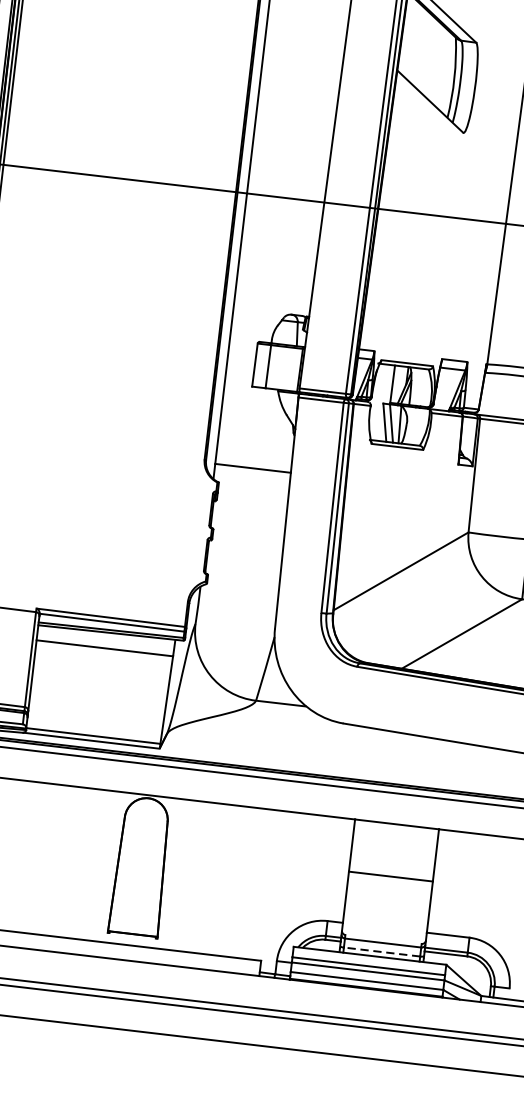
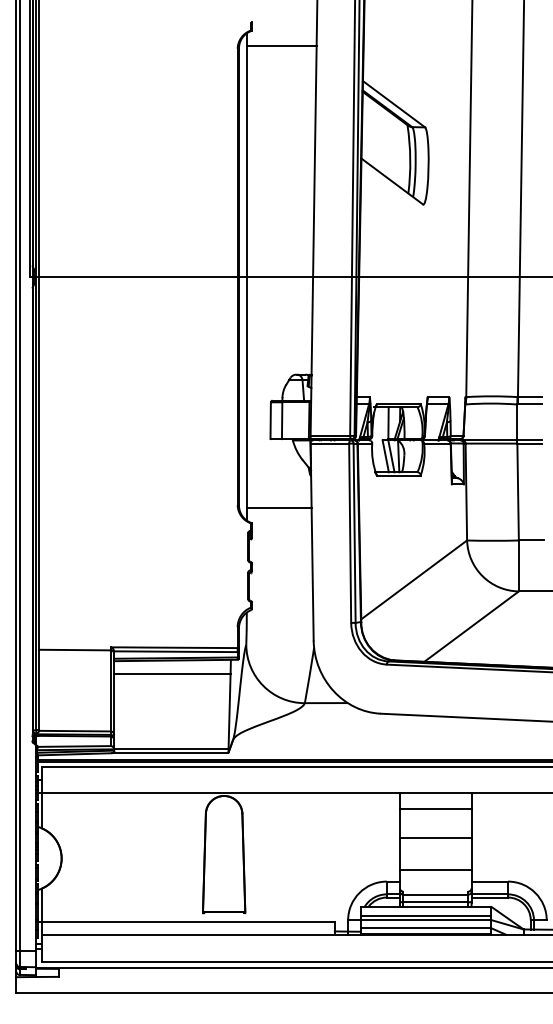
line: (394, 843) -> (435, 809), added
line: (386, 913) -> (435, 869), added
line: (381, 952) -> (435, 902), dashed -> solid

